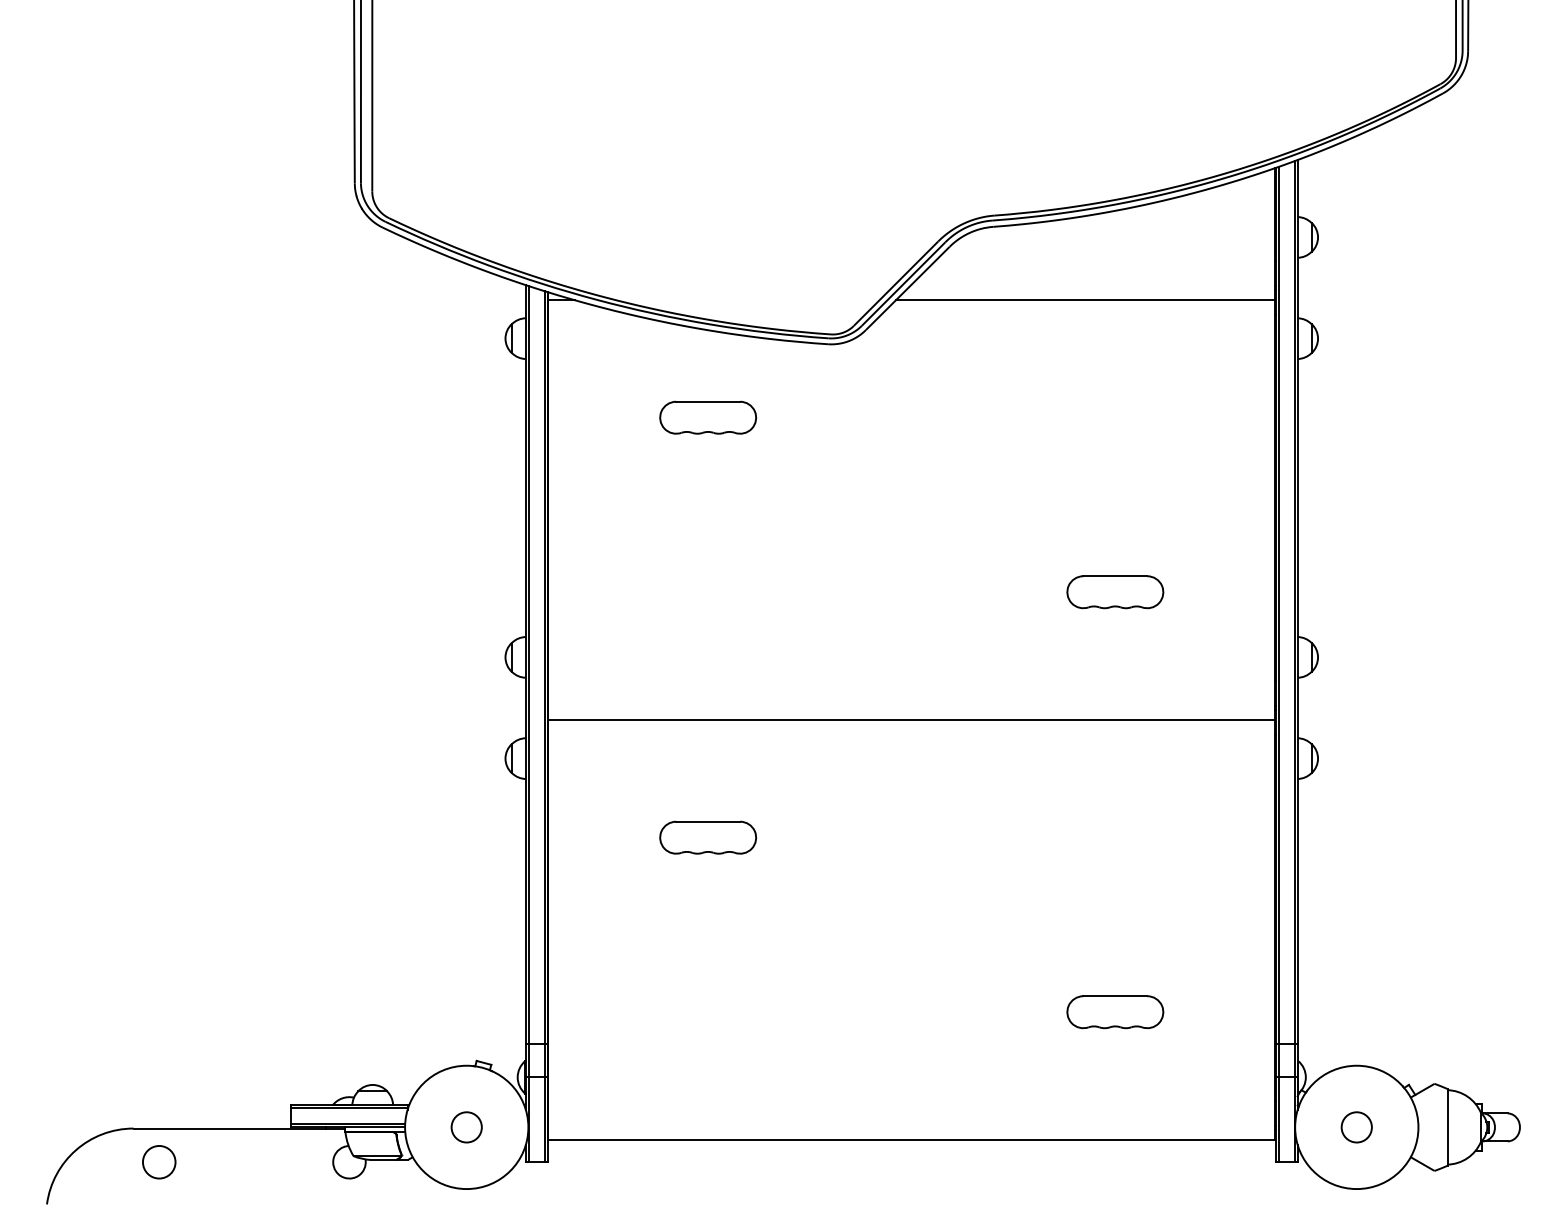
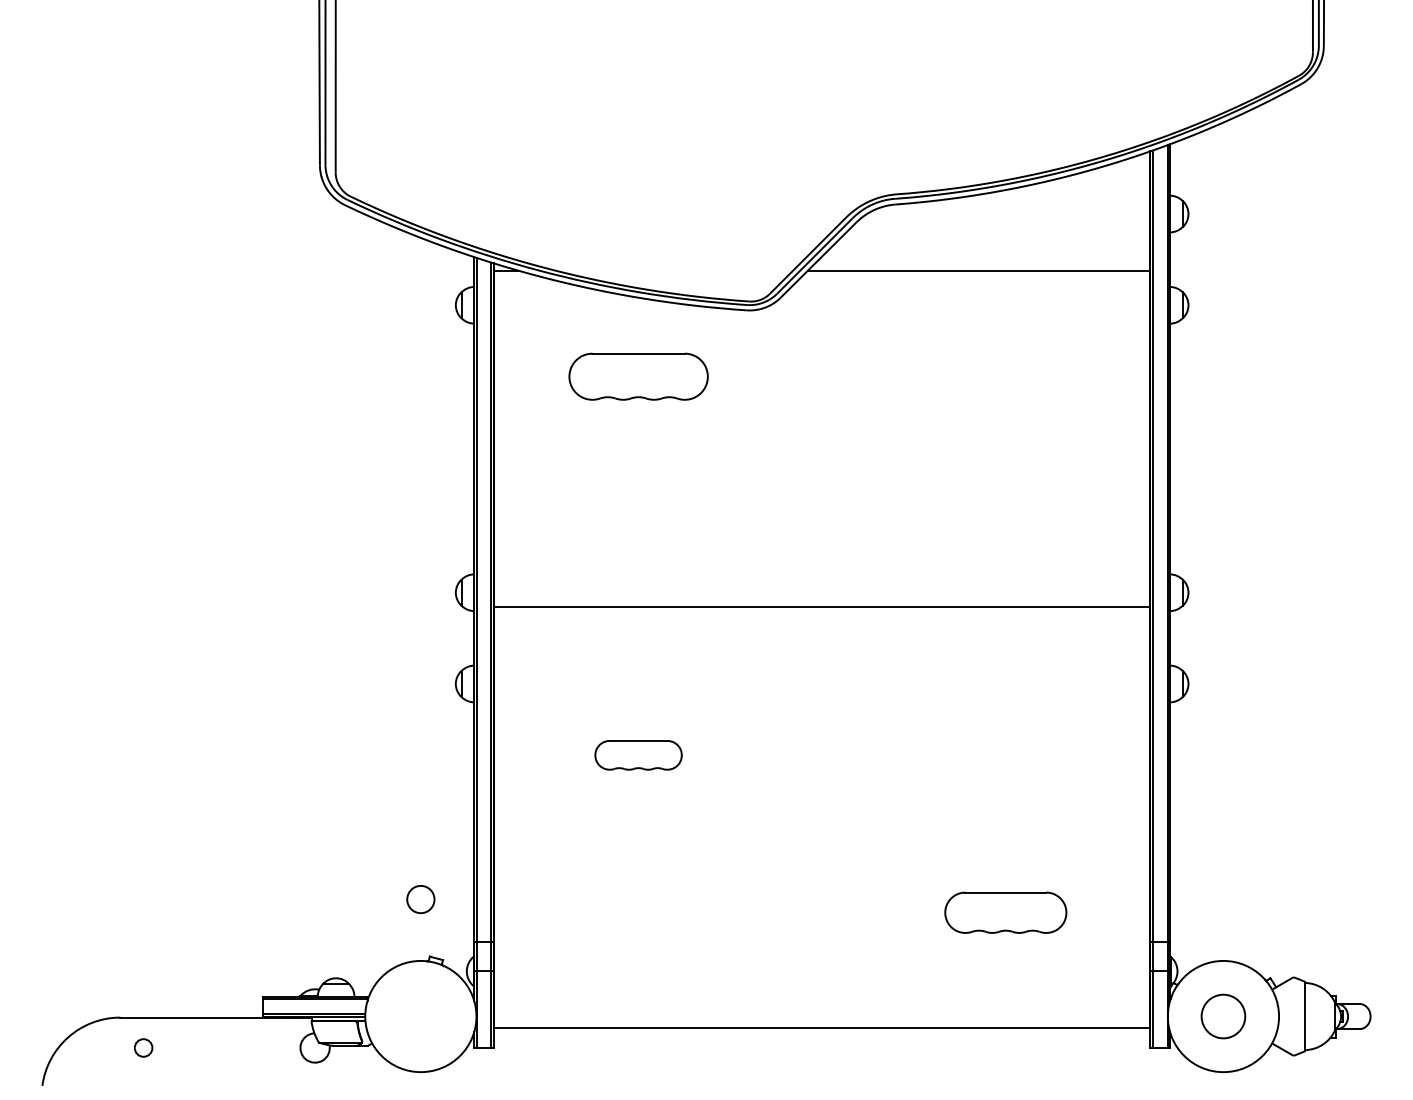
part: (708, 417) -> (638, 376), size x1.6
part: (1115, 591) -> (1005, 533), removed
line: (911, 720) -> (821, 607), moved
part: (1115, 1012) -> (1005, 912), size x1.4
circle: (466, 1127) -> (420, 899), moved
circle: (1356, 1127) -> (1223, 1016), size x1.6
circle: (159, 1161) -> (143, 1047), size x0.6

